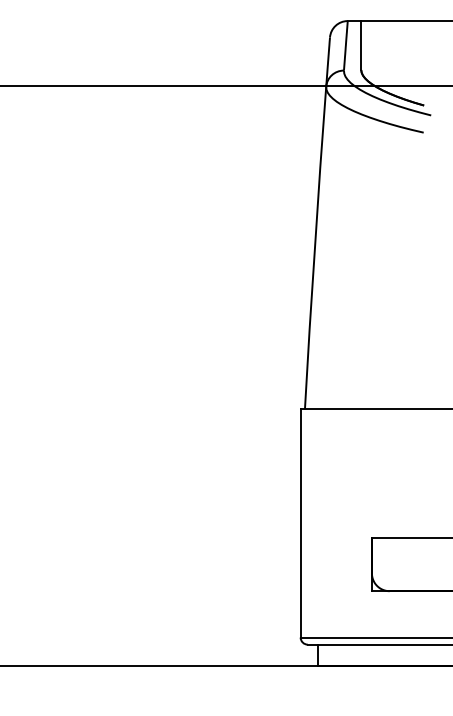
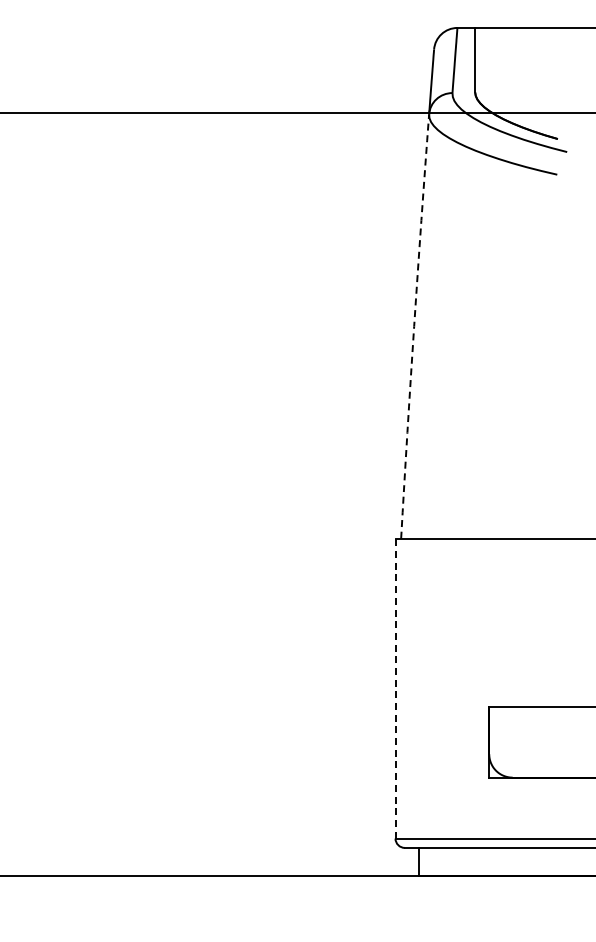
arc: (315, 248) -> (414, 326), solid -> dashed
line: (300, 523) -> (395, 688), solid -> dashed

